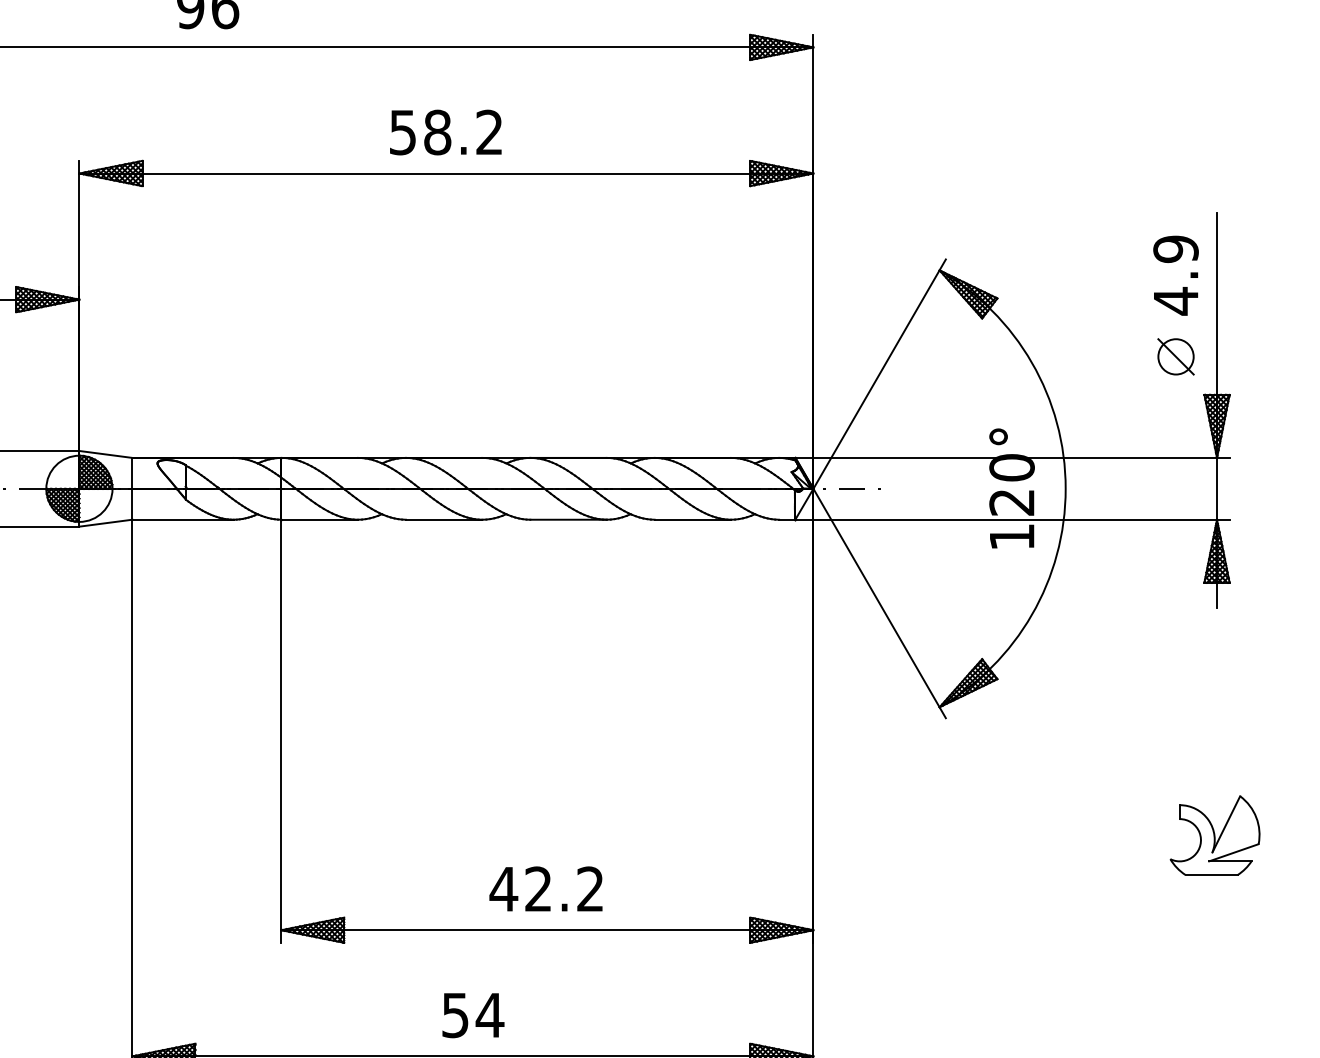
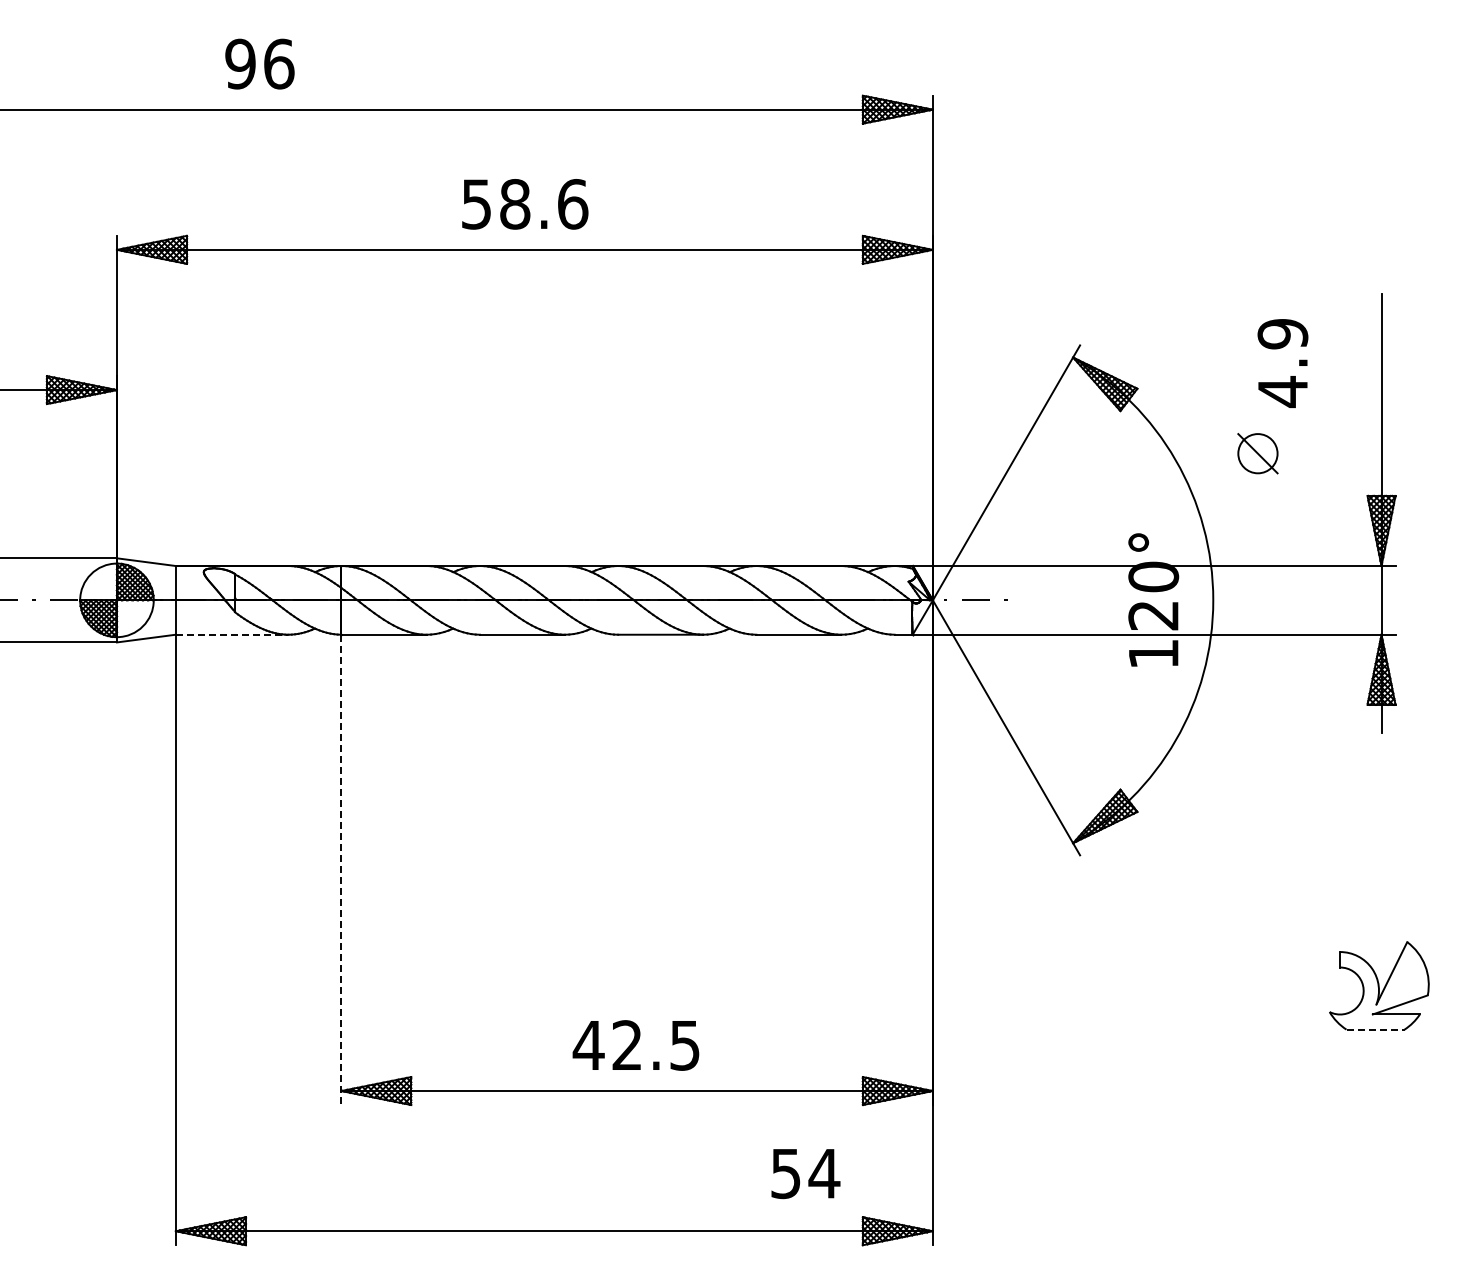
text: (490, 132) -> (573, 204), 58.2 -> 58.6
text: (1175, 275) -> (1282, 363), moved
part: (1175, 356) -> (1257, 453), moved
line: (183, 519) -> (232, 634), solid -> dashed
line: (281, 731) -> (341, 870), solid -> dashed
line: (1212, 874) -> (1376, 1029), solid -> dashed
text: (589, 889) -> (684, 1045), 42.2 -> 42.5
text: (473, 1016) -> (805, 1174), moved

